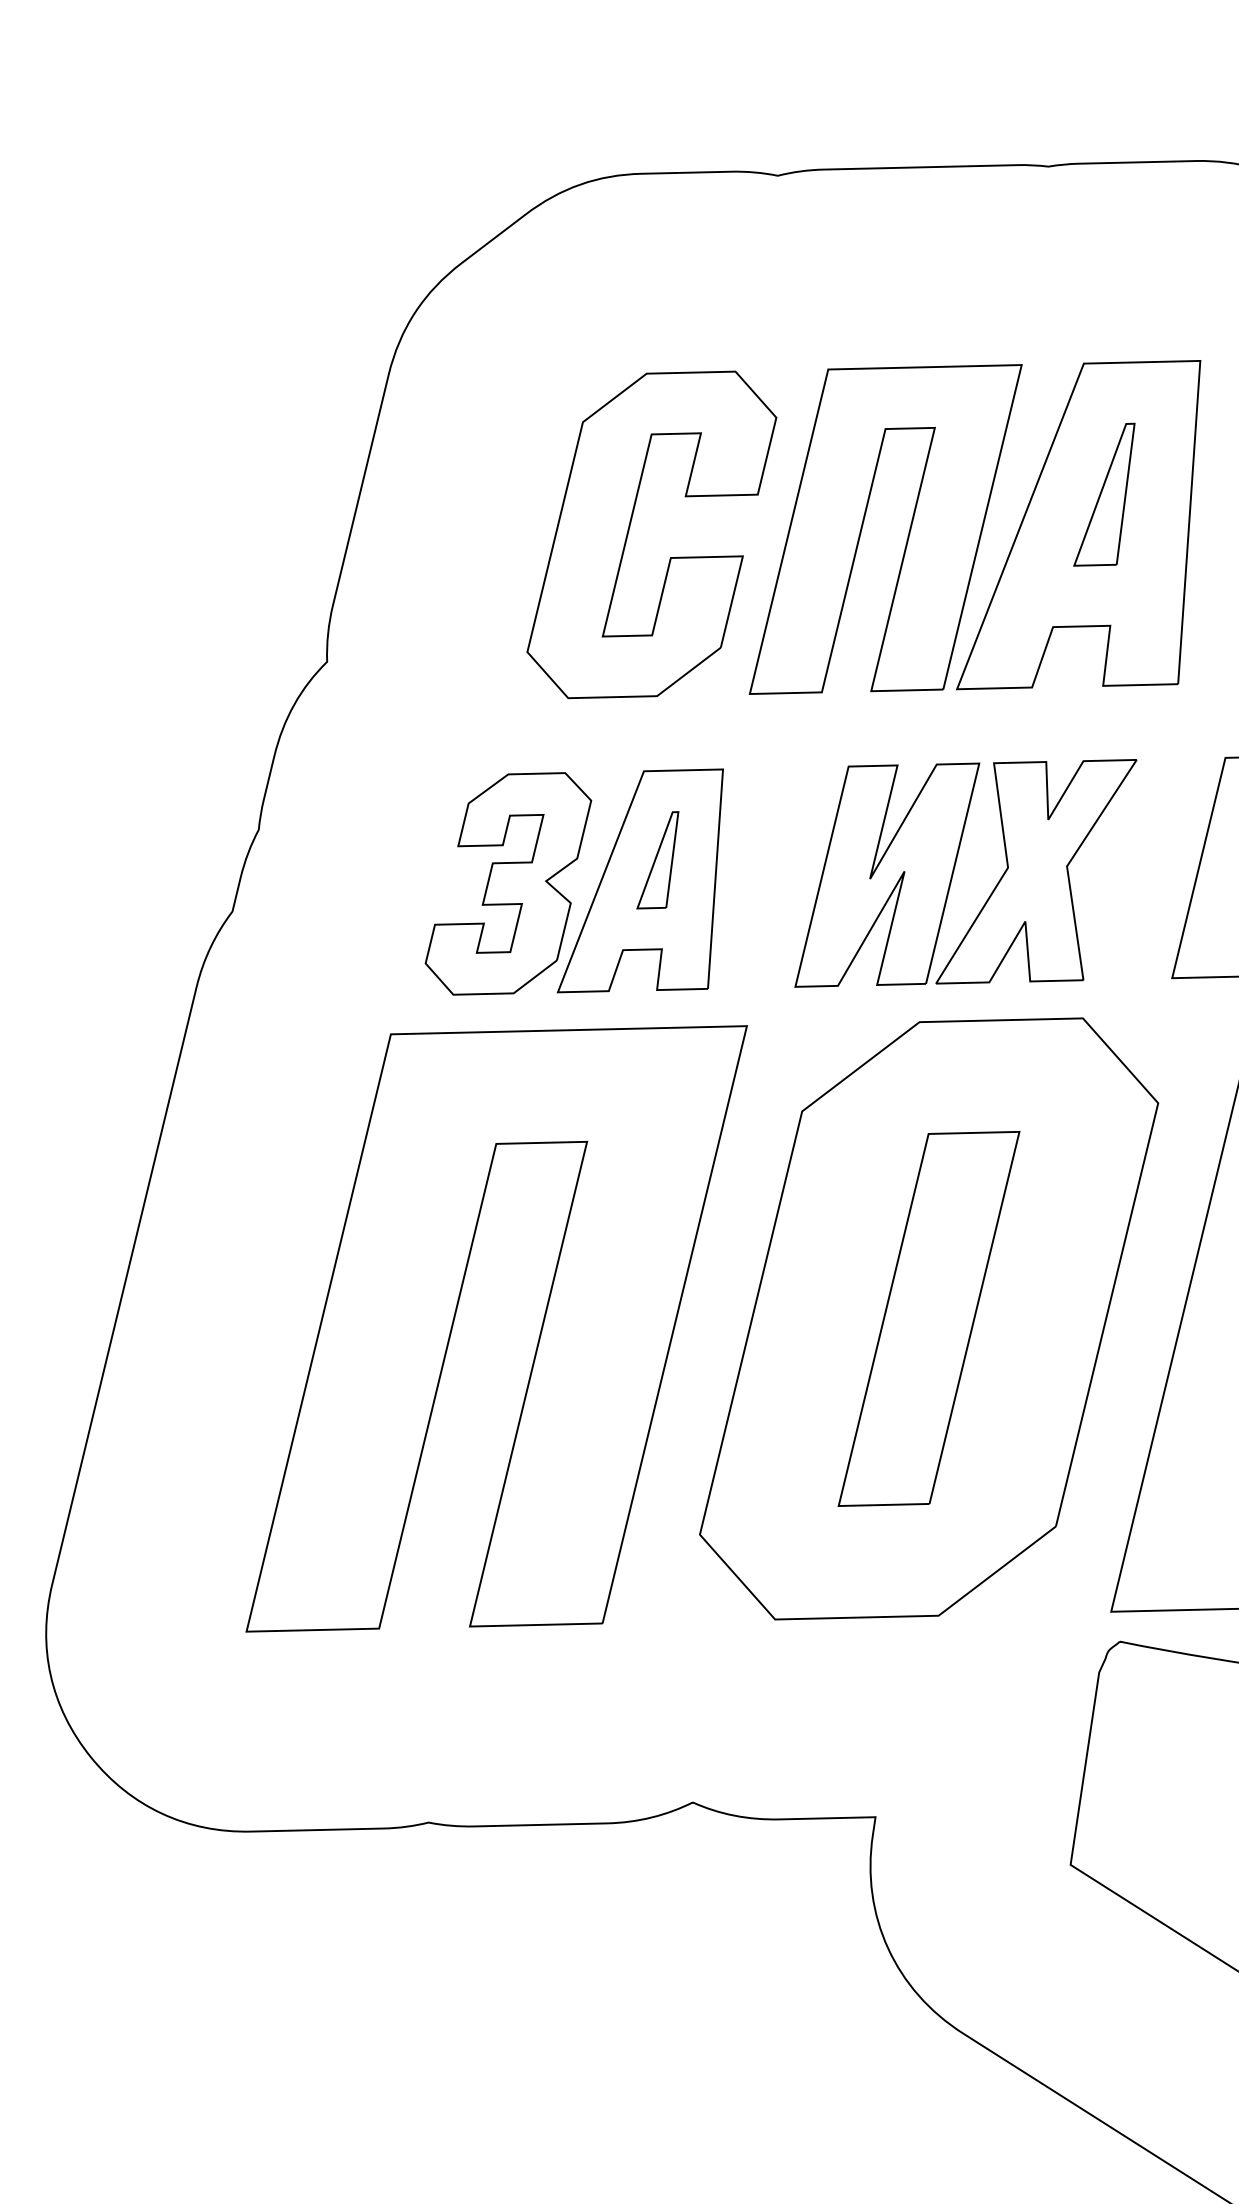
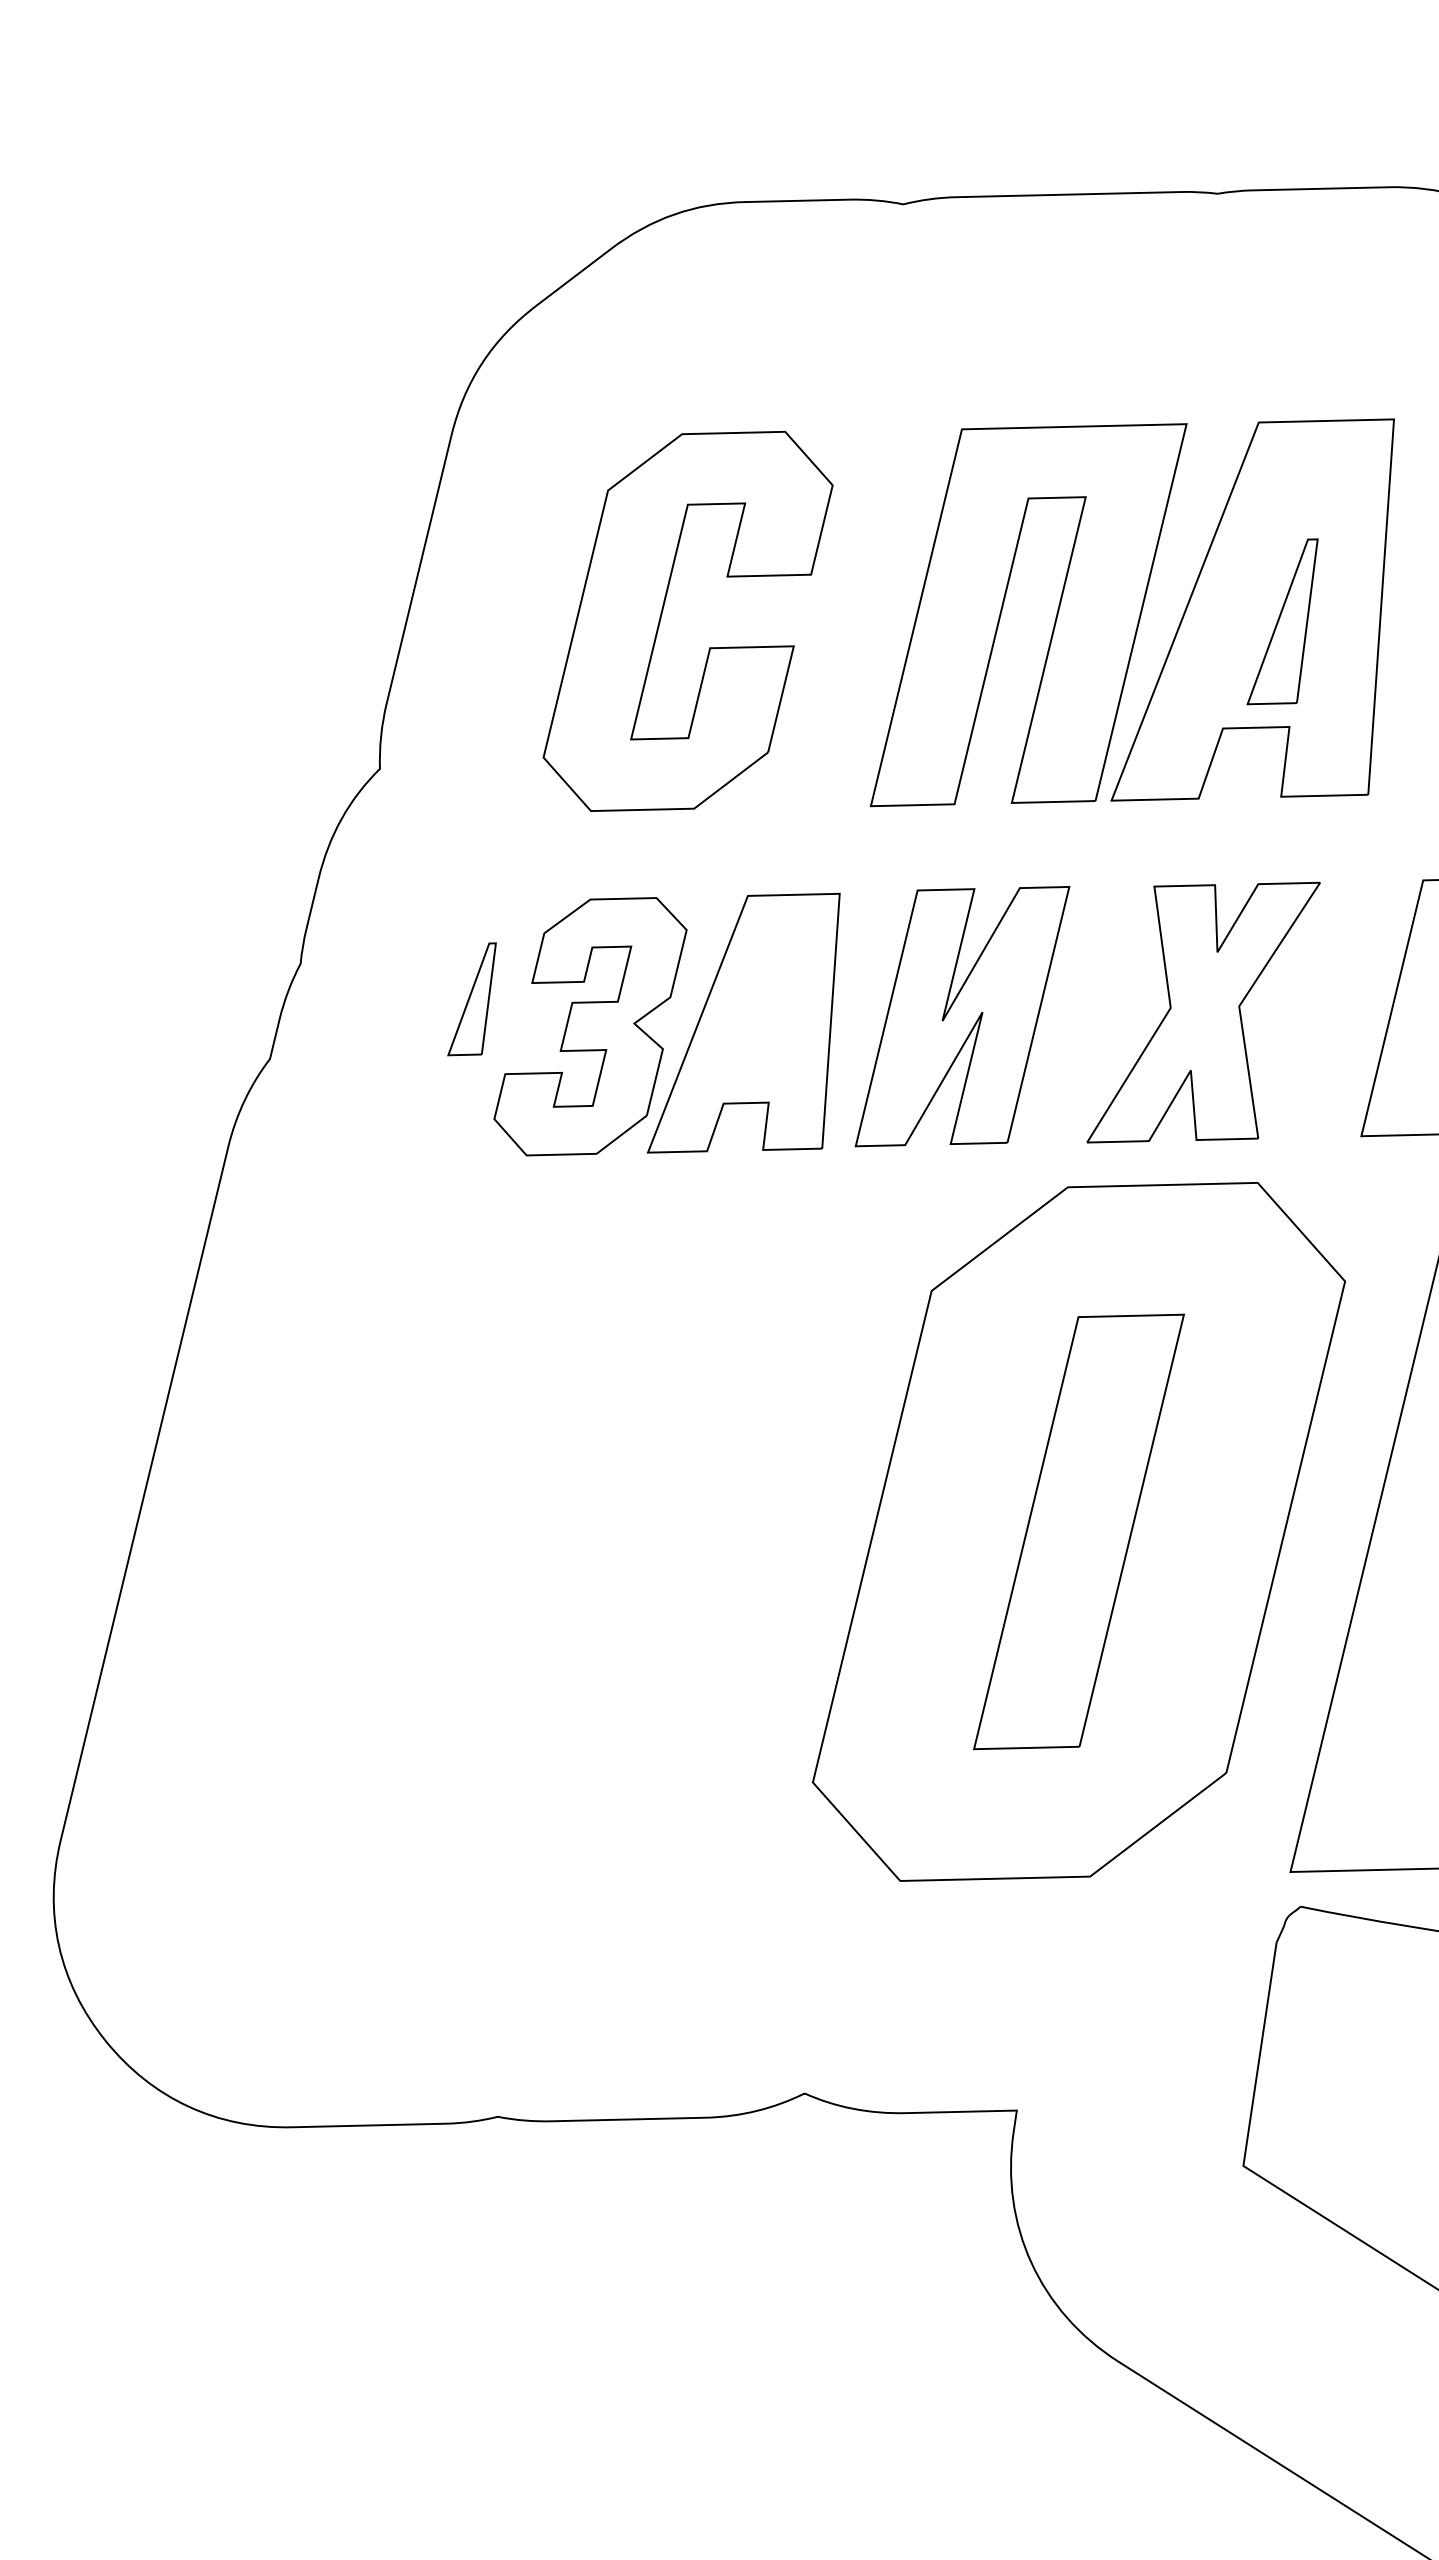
part: (1104, 494) -> (1282, 621), moved
part: (629, 528) -> (662, 614), moved
part: (657, 860) -> (471, 999), moved
part: (887, 875) -> (962, 1016), moved
part: (455, 1319) -> (528, 1532), removed

